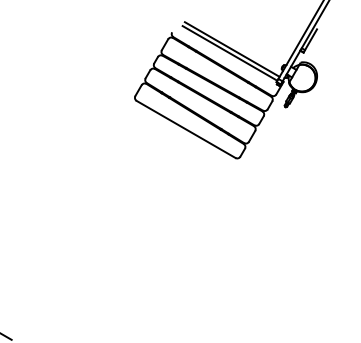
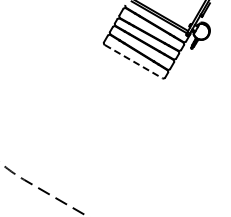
line: (187, 129) -> (134, 61), solid -> dashed

